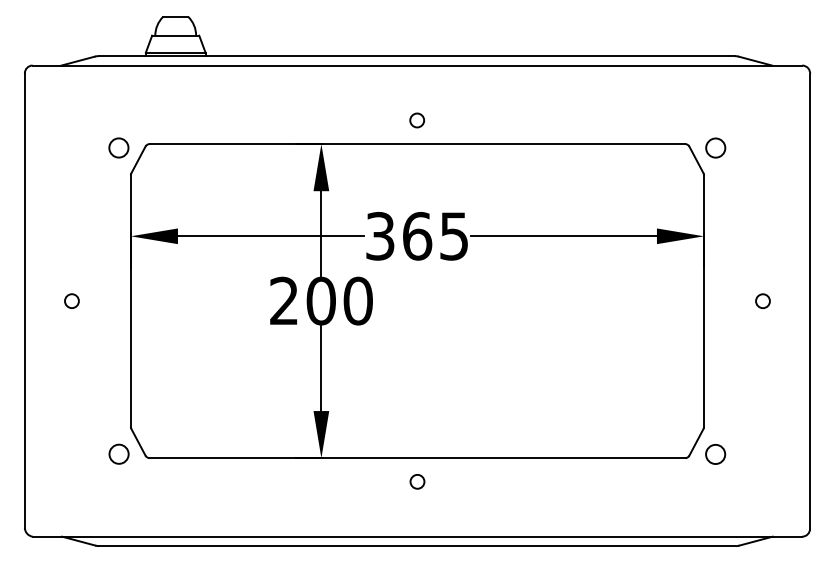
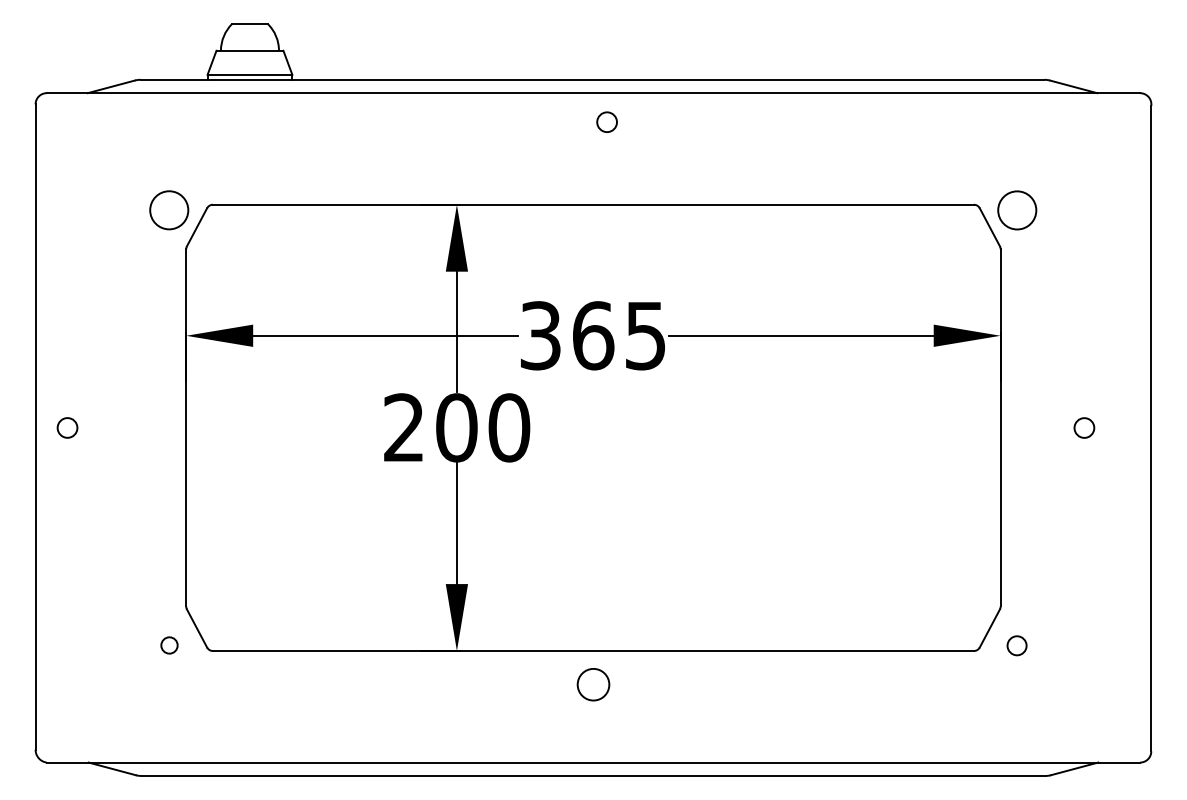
circle: (416, 119) -> (606, 121), moved
circle: (118, 147) -> (168, 209), size x1.4
circle: (715, 148) -> (1016, 210), size x1.4
circle: (71, 300) -> (67, 427), moved
circle: (119, 454) -> (169, 645), size x0.6
circle: (715, 454) -> (1016, 645), size x0.7
circle: (417, 481) -> (593, 684), size x1.6

